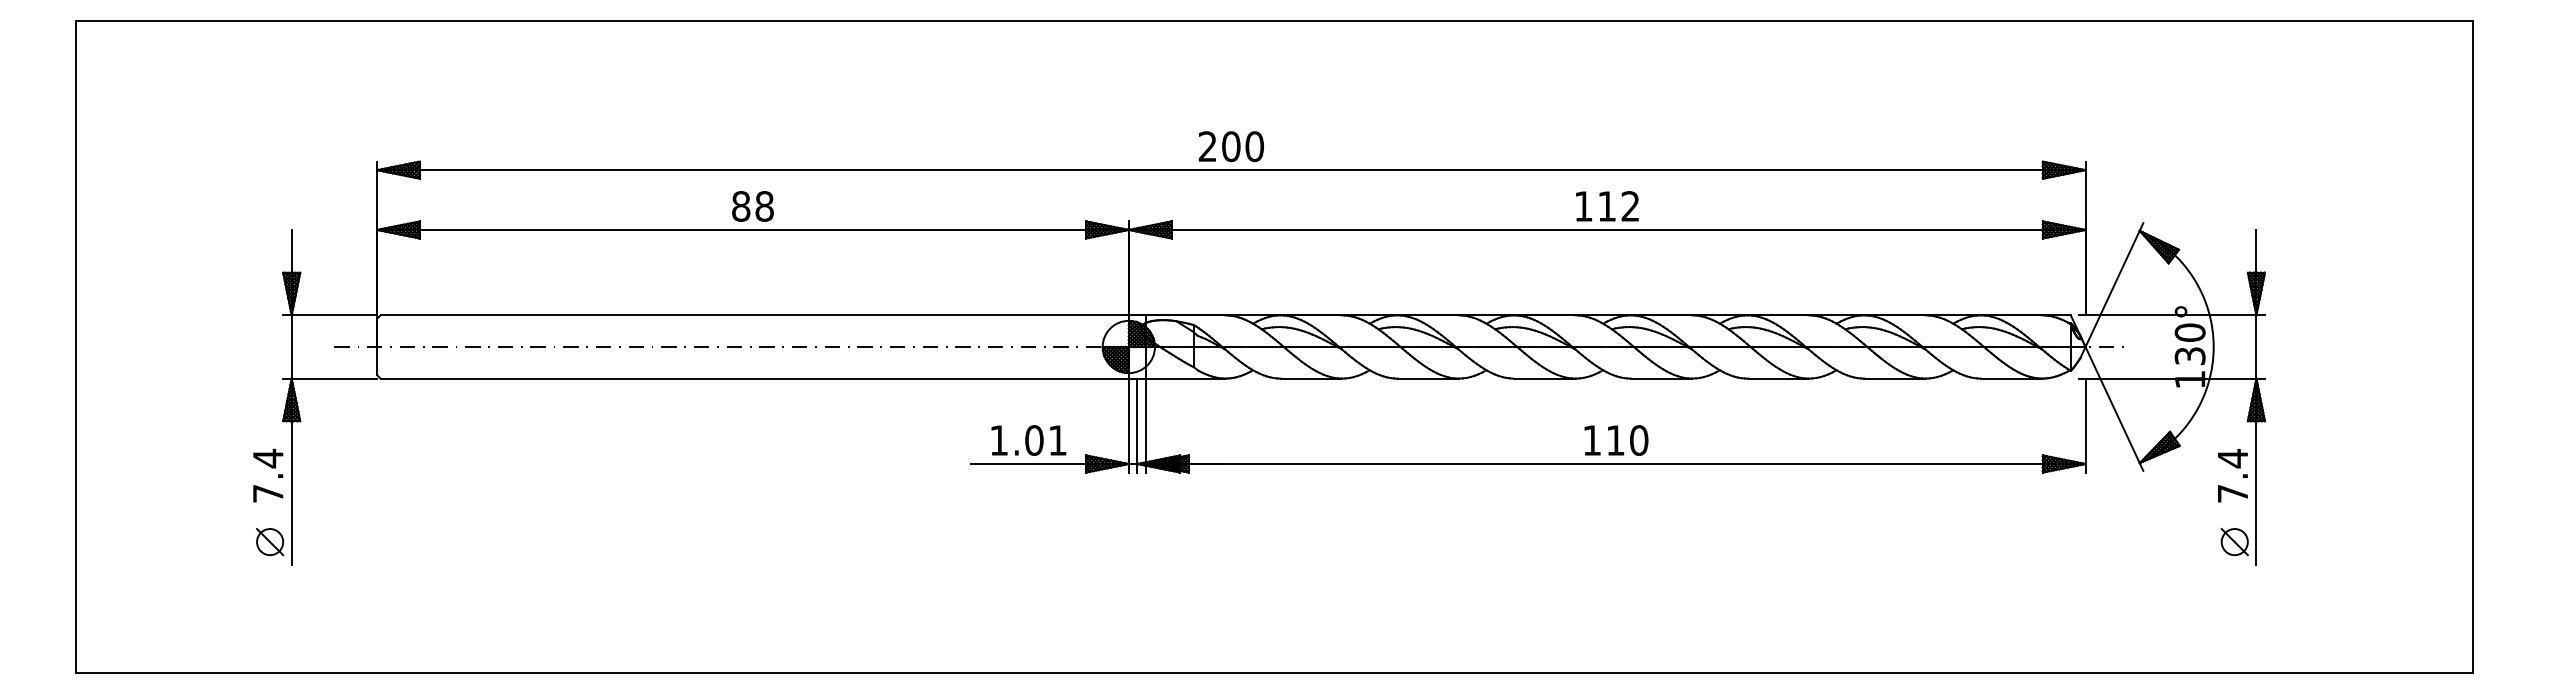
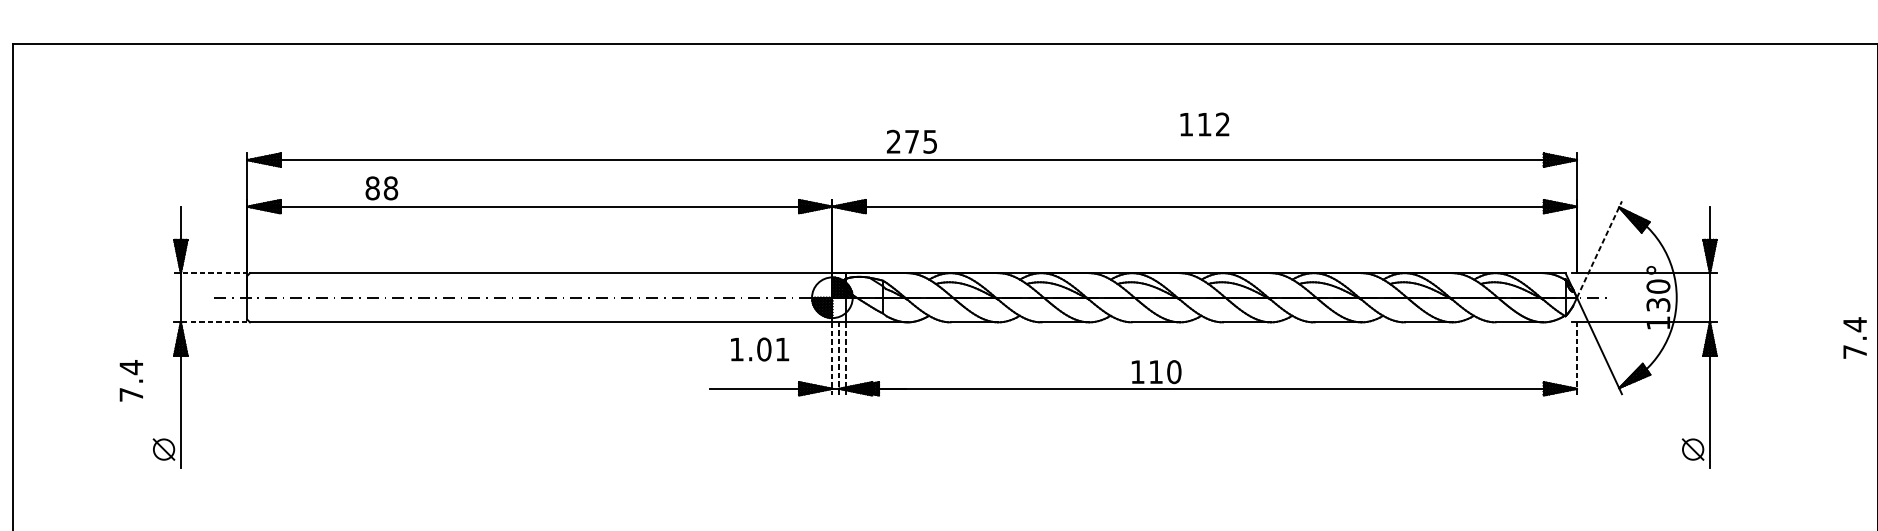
text: (1243, 146) -> (921, 141), 200 -> 275
text: (752, 206) -> (381, 188), moved
text: (1607, 206) -> (1204, 124), moved
line: (2114, 284) -> (1599, 249), solid -> dashed
line: (330, 315) -> (211, 273), solid -> dashed
line: (334, 378) -> (214, 322), solid -> dashed
line: (1128, 425) -> (832, 358), solid -> dashed
line: (1137, 425) -> (839, 358), solid -> dashed
line: (1145, 425) -> (845, 358), solid -> dashed
line: (2085, 425) -> (1576, 358), solid -> dashed
text: (1028, 440) -> (759, 349), moved
text: (1616, 440) -> (1156, 372), moved
text: (268, 475) -> (131, 380), moved
text: (2232, 475) -> (1854, 337), moved

